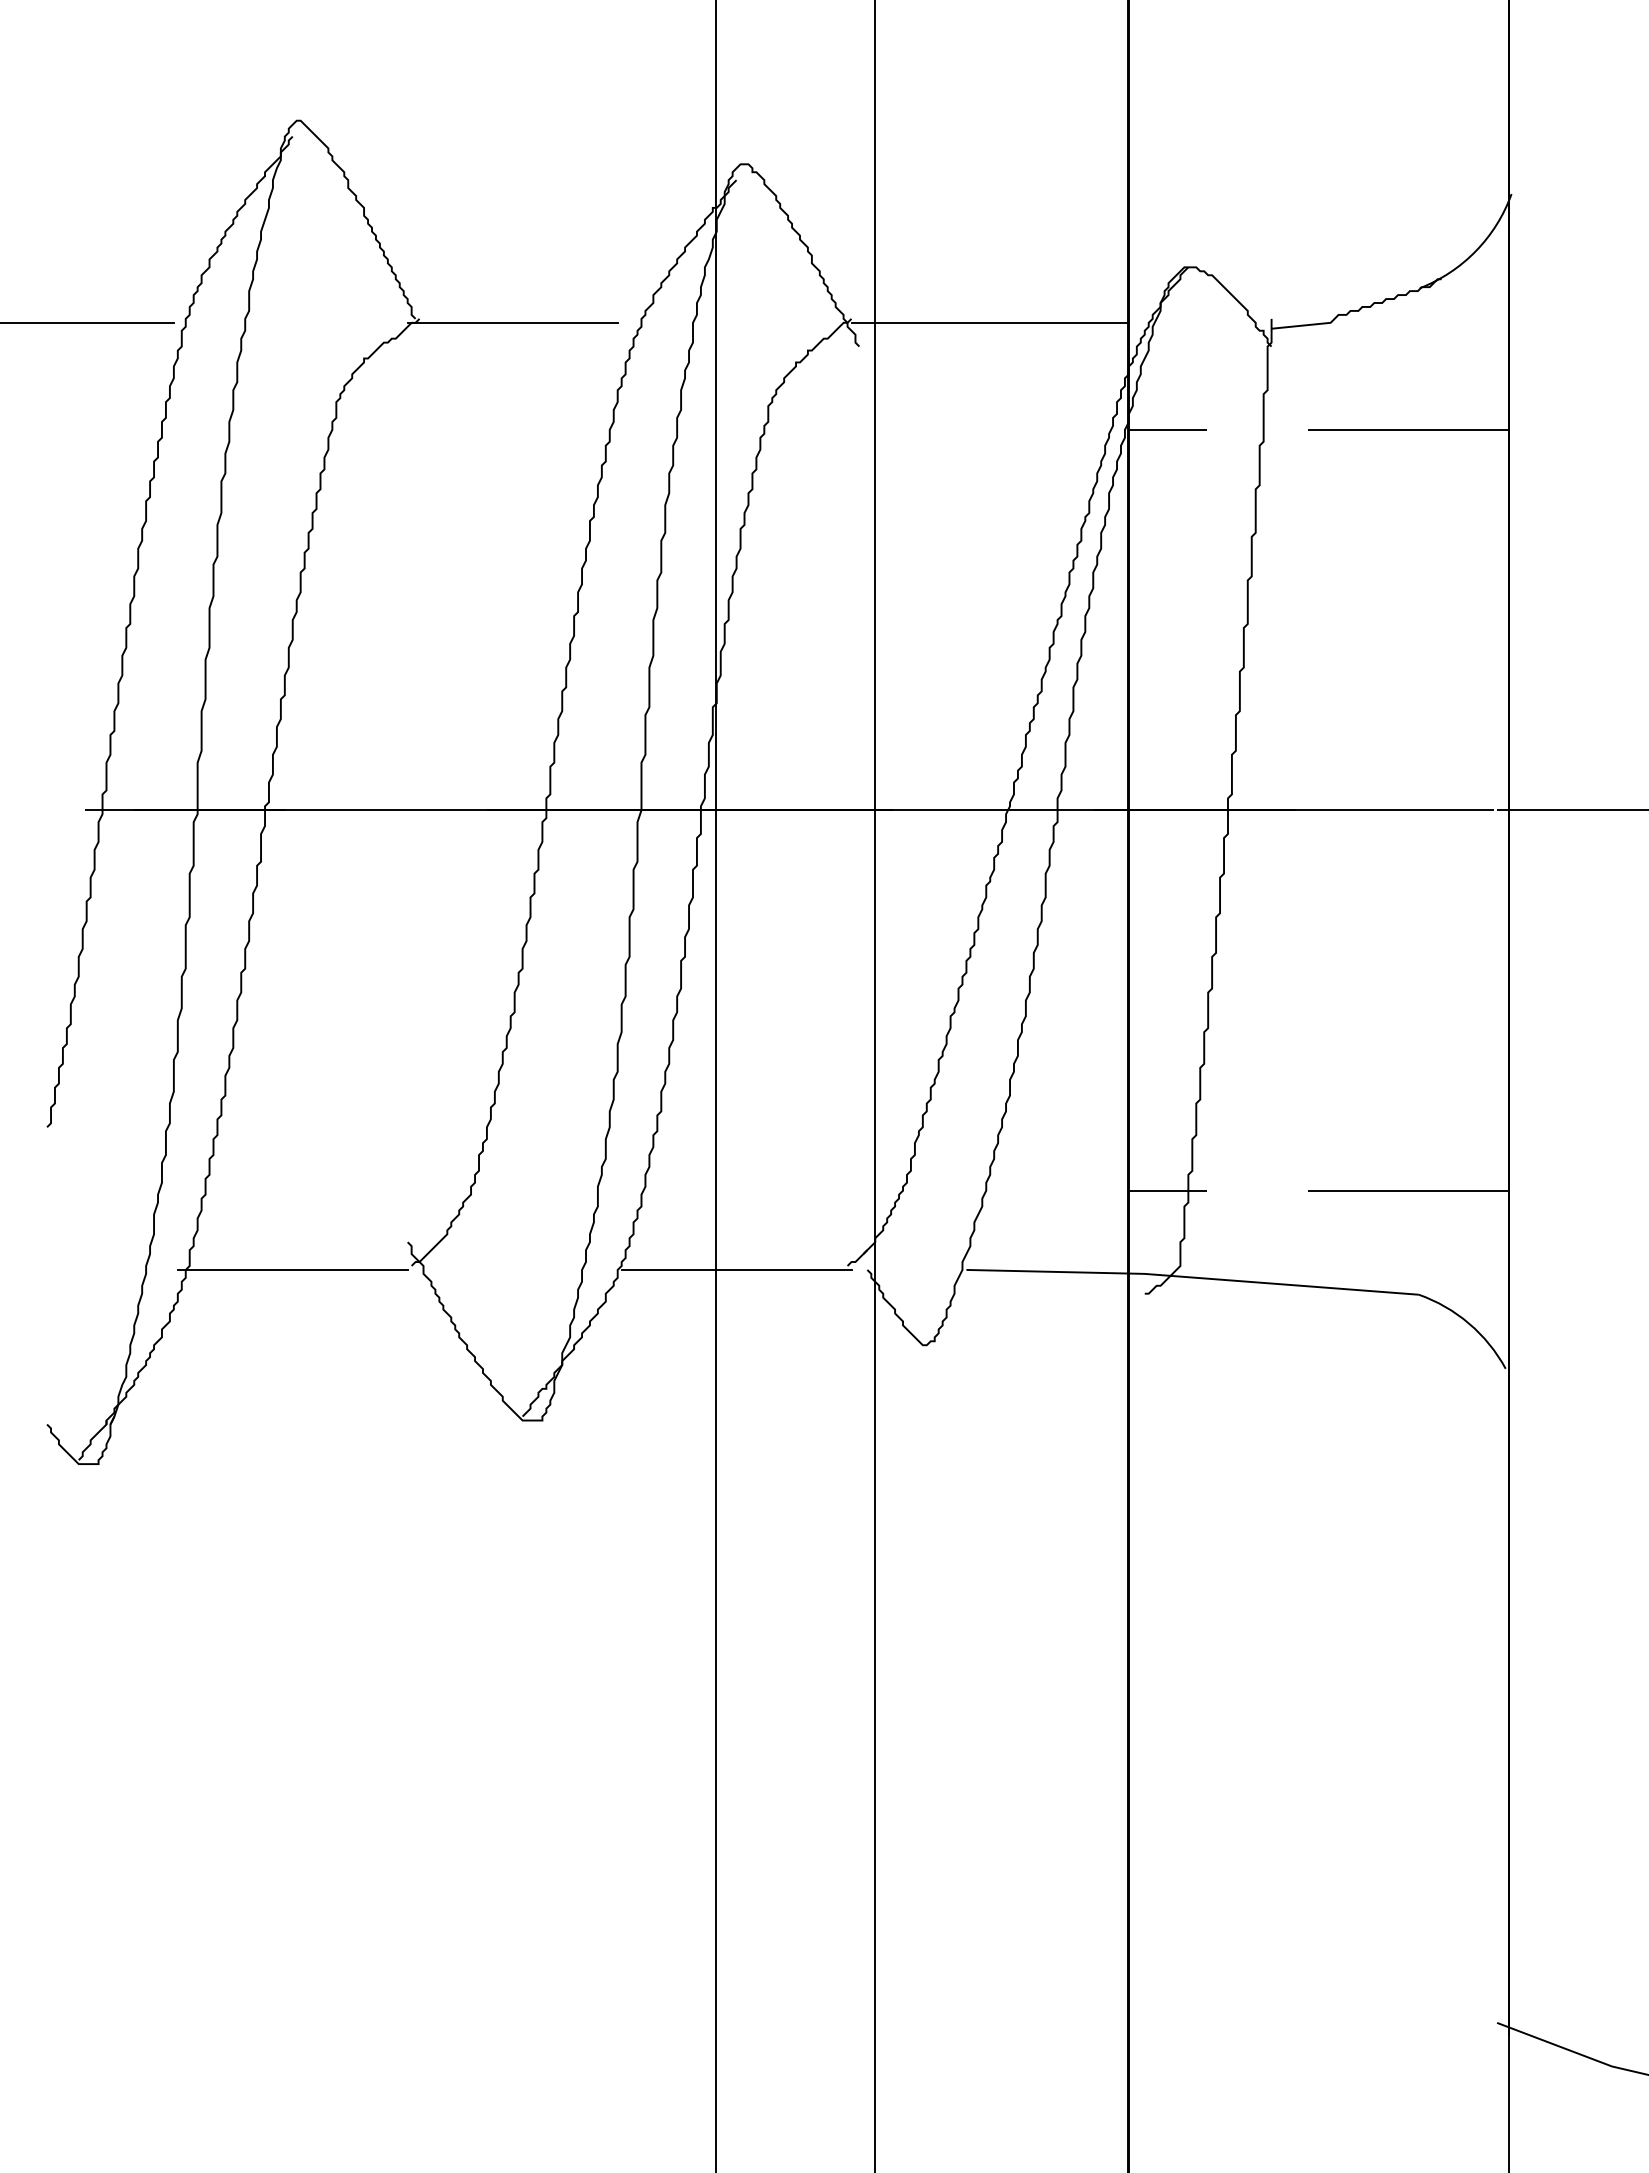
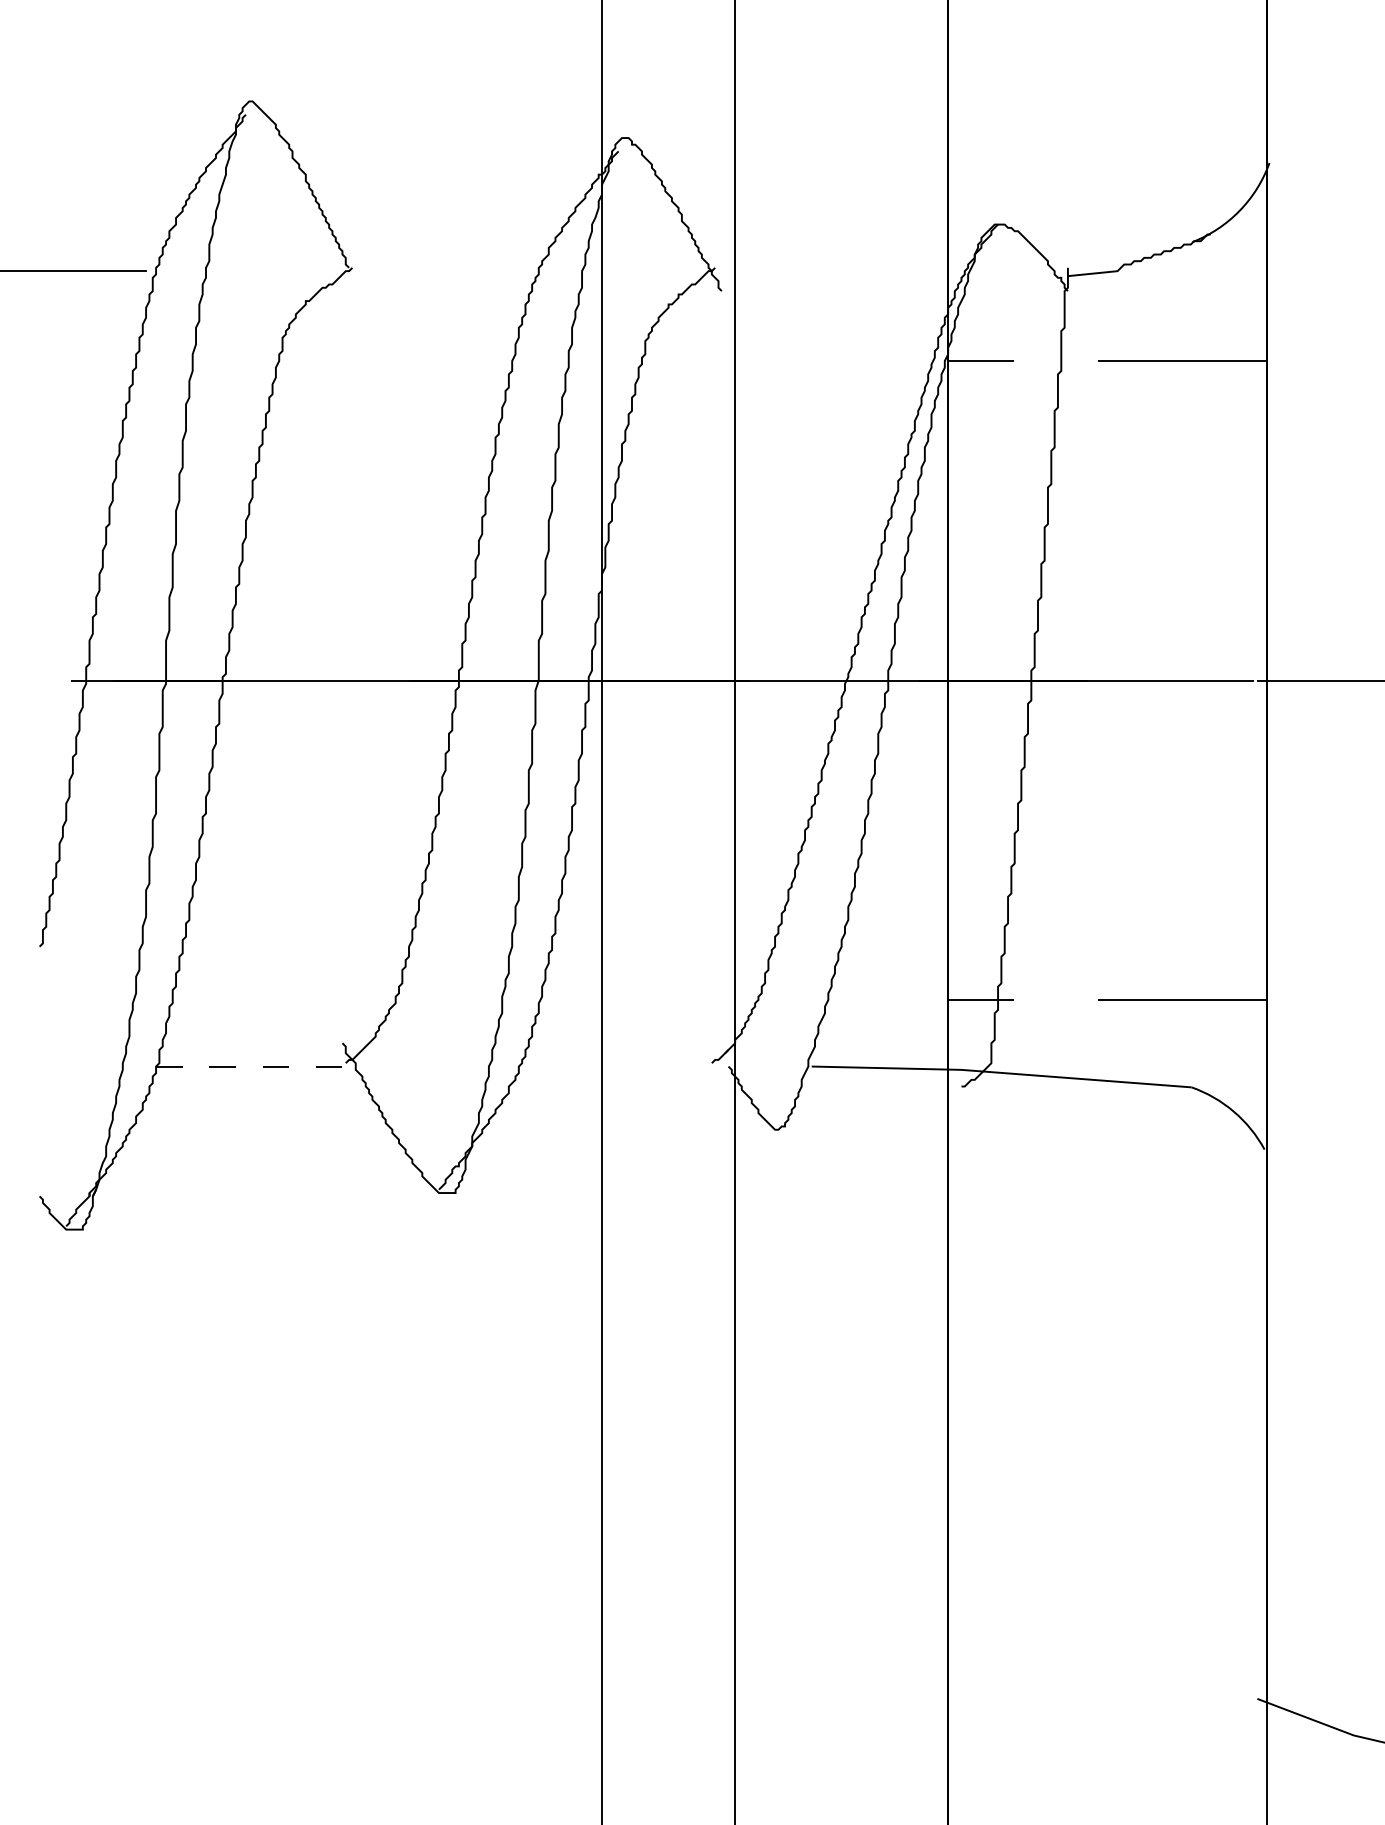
line: (512, 322) -> (430, 270), removed
line: (989, 322) -> (831, 270), removed
line: (292, 1269) -> (245, 1066), solid -> dashed
line: (736, 1269) -> (618, 1066), removed

